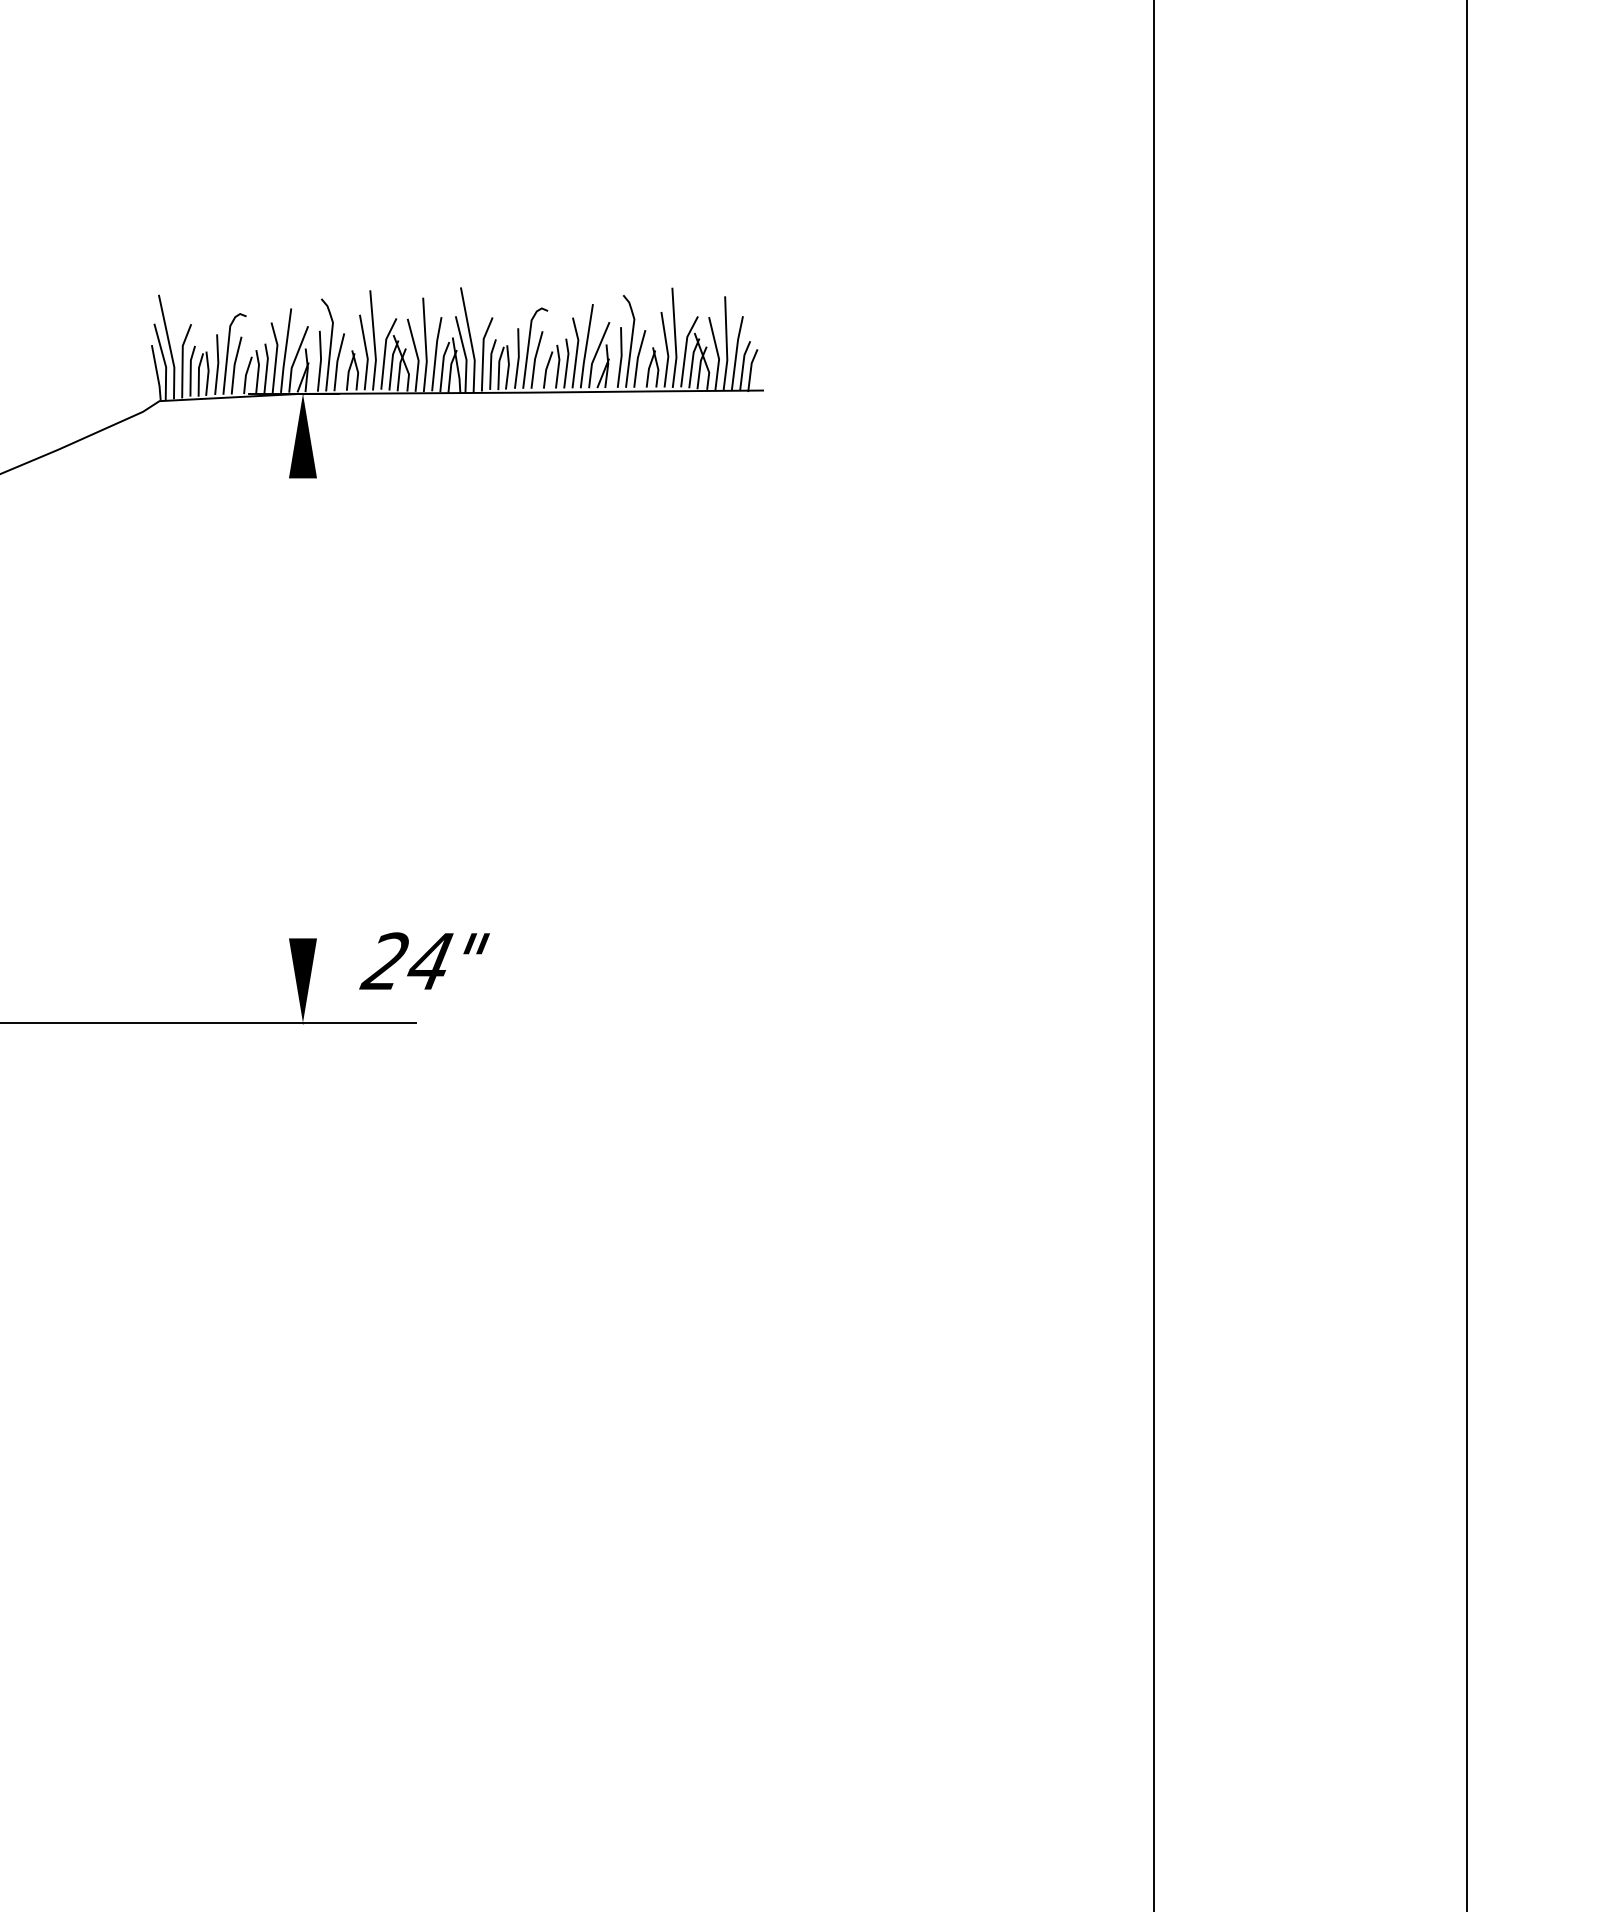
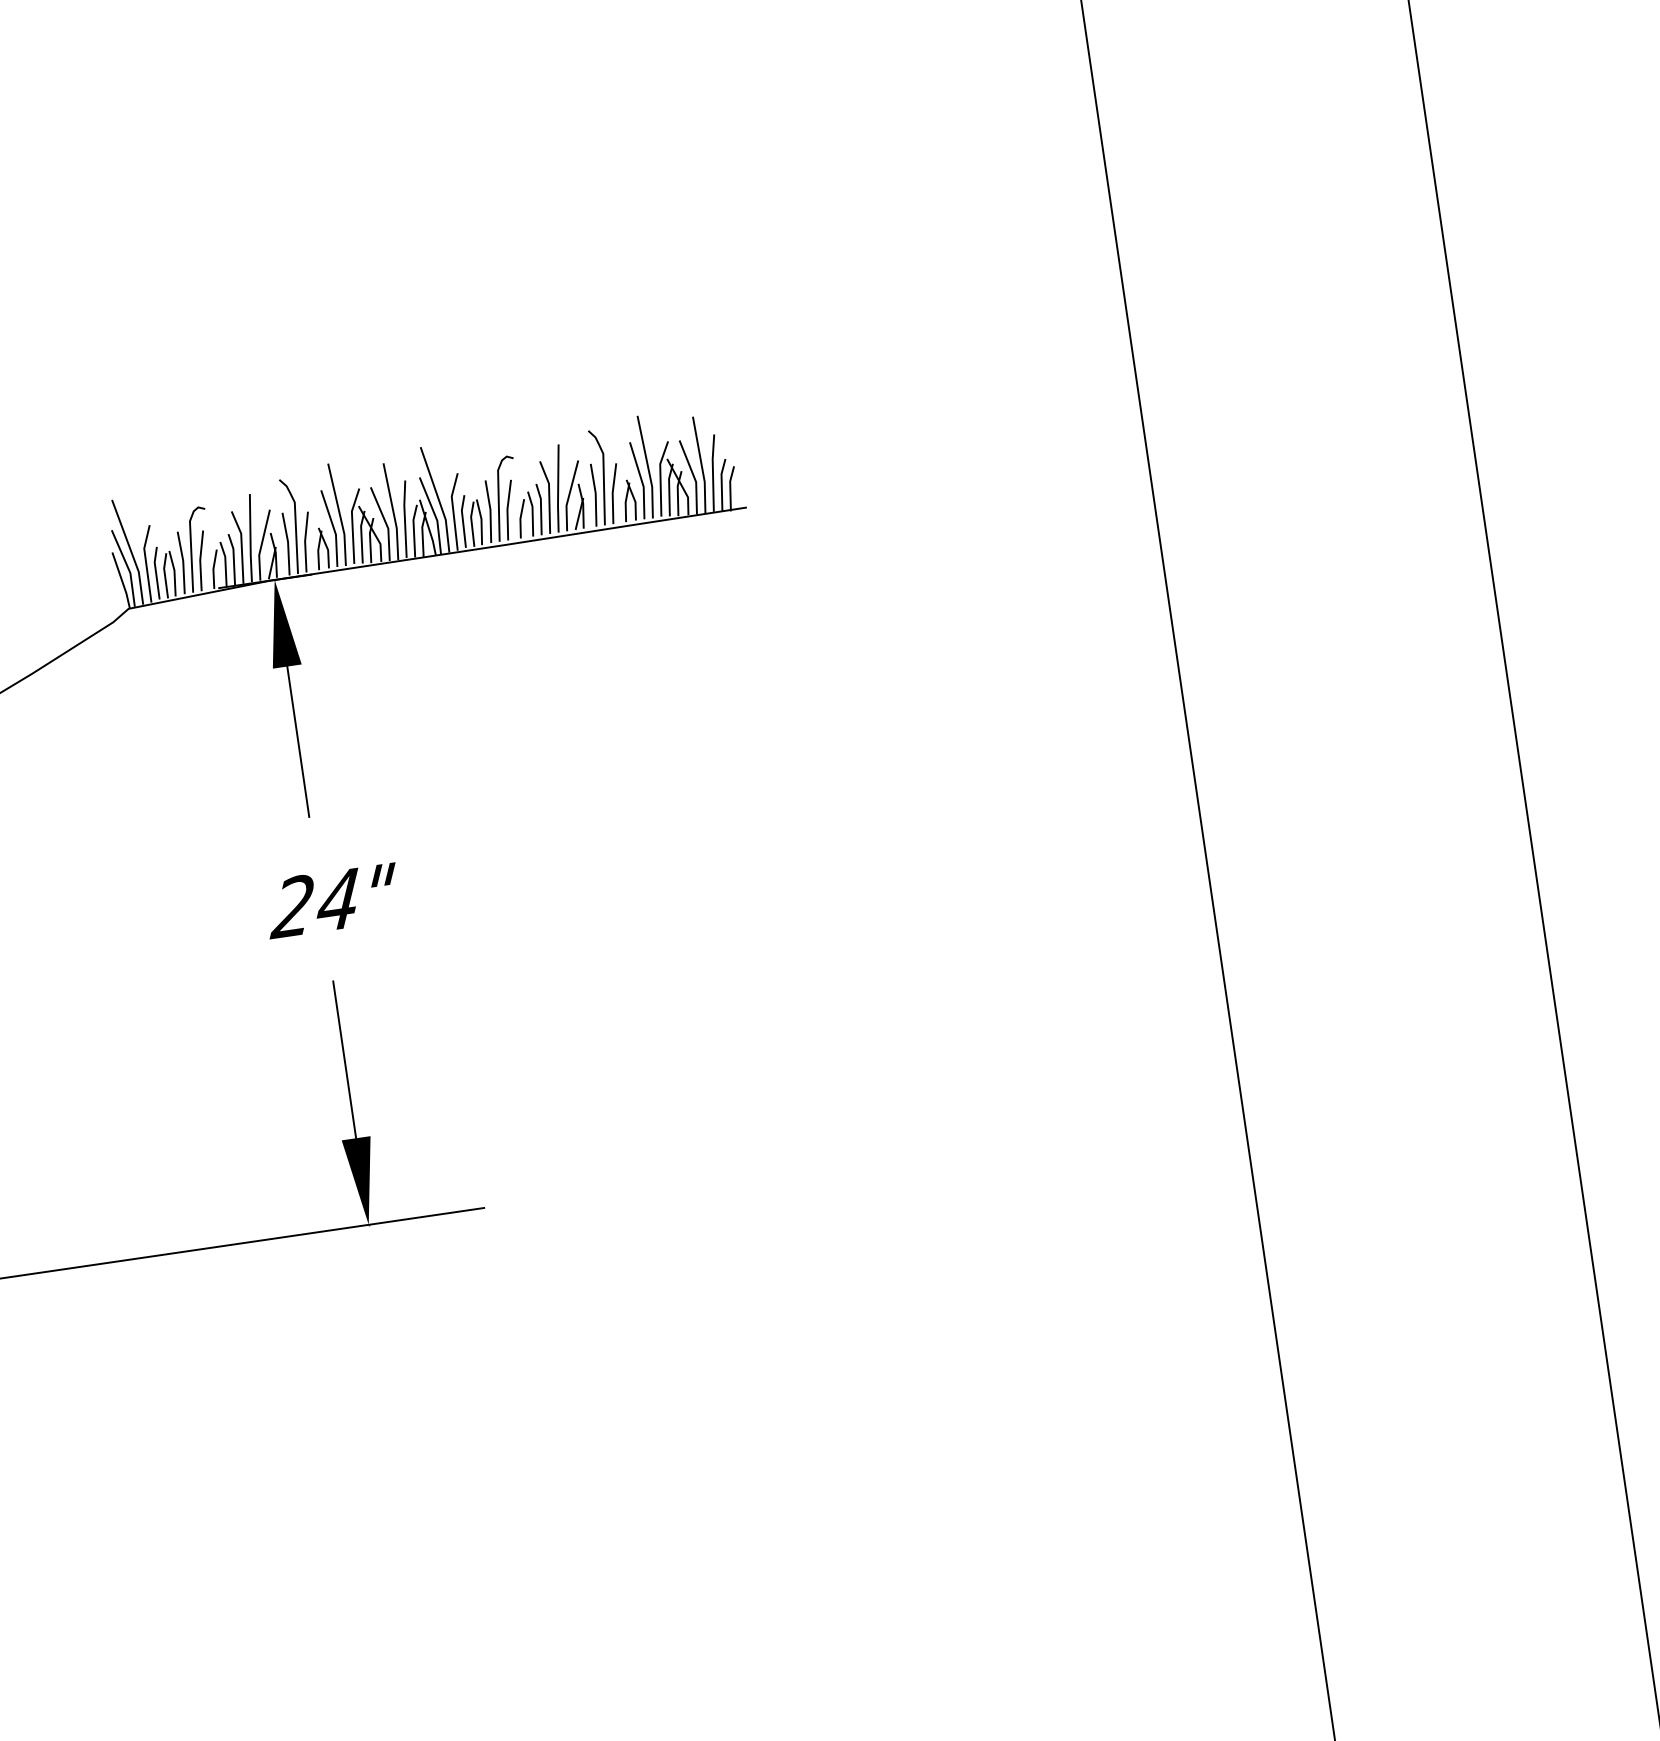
line: (302, 537) -> (295, 727), added
line: (302, 875) -> (346, 1073), added
text: (424, 960) -> (332, 899), moved

